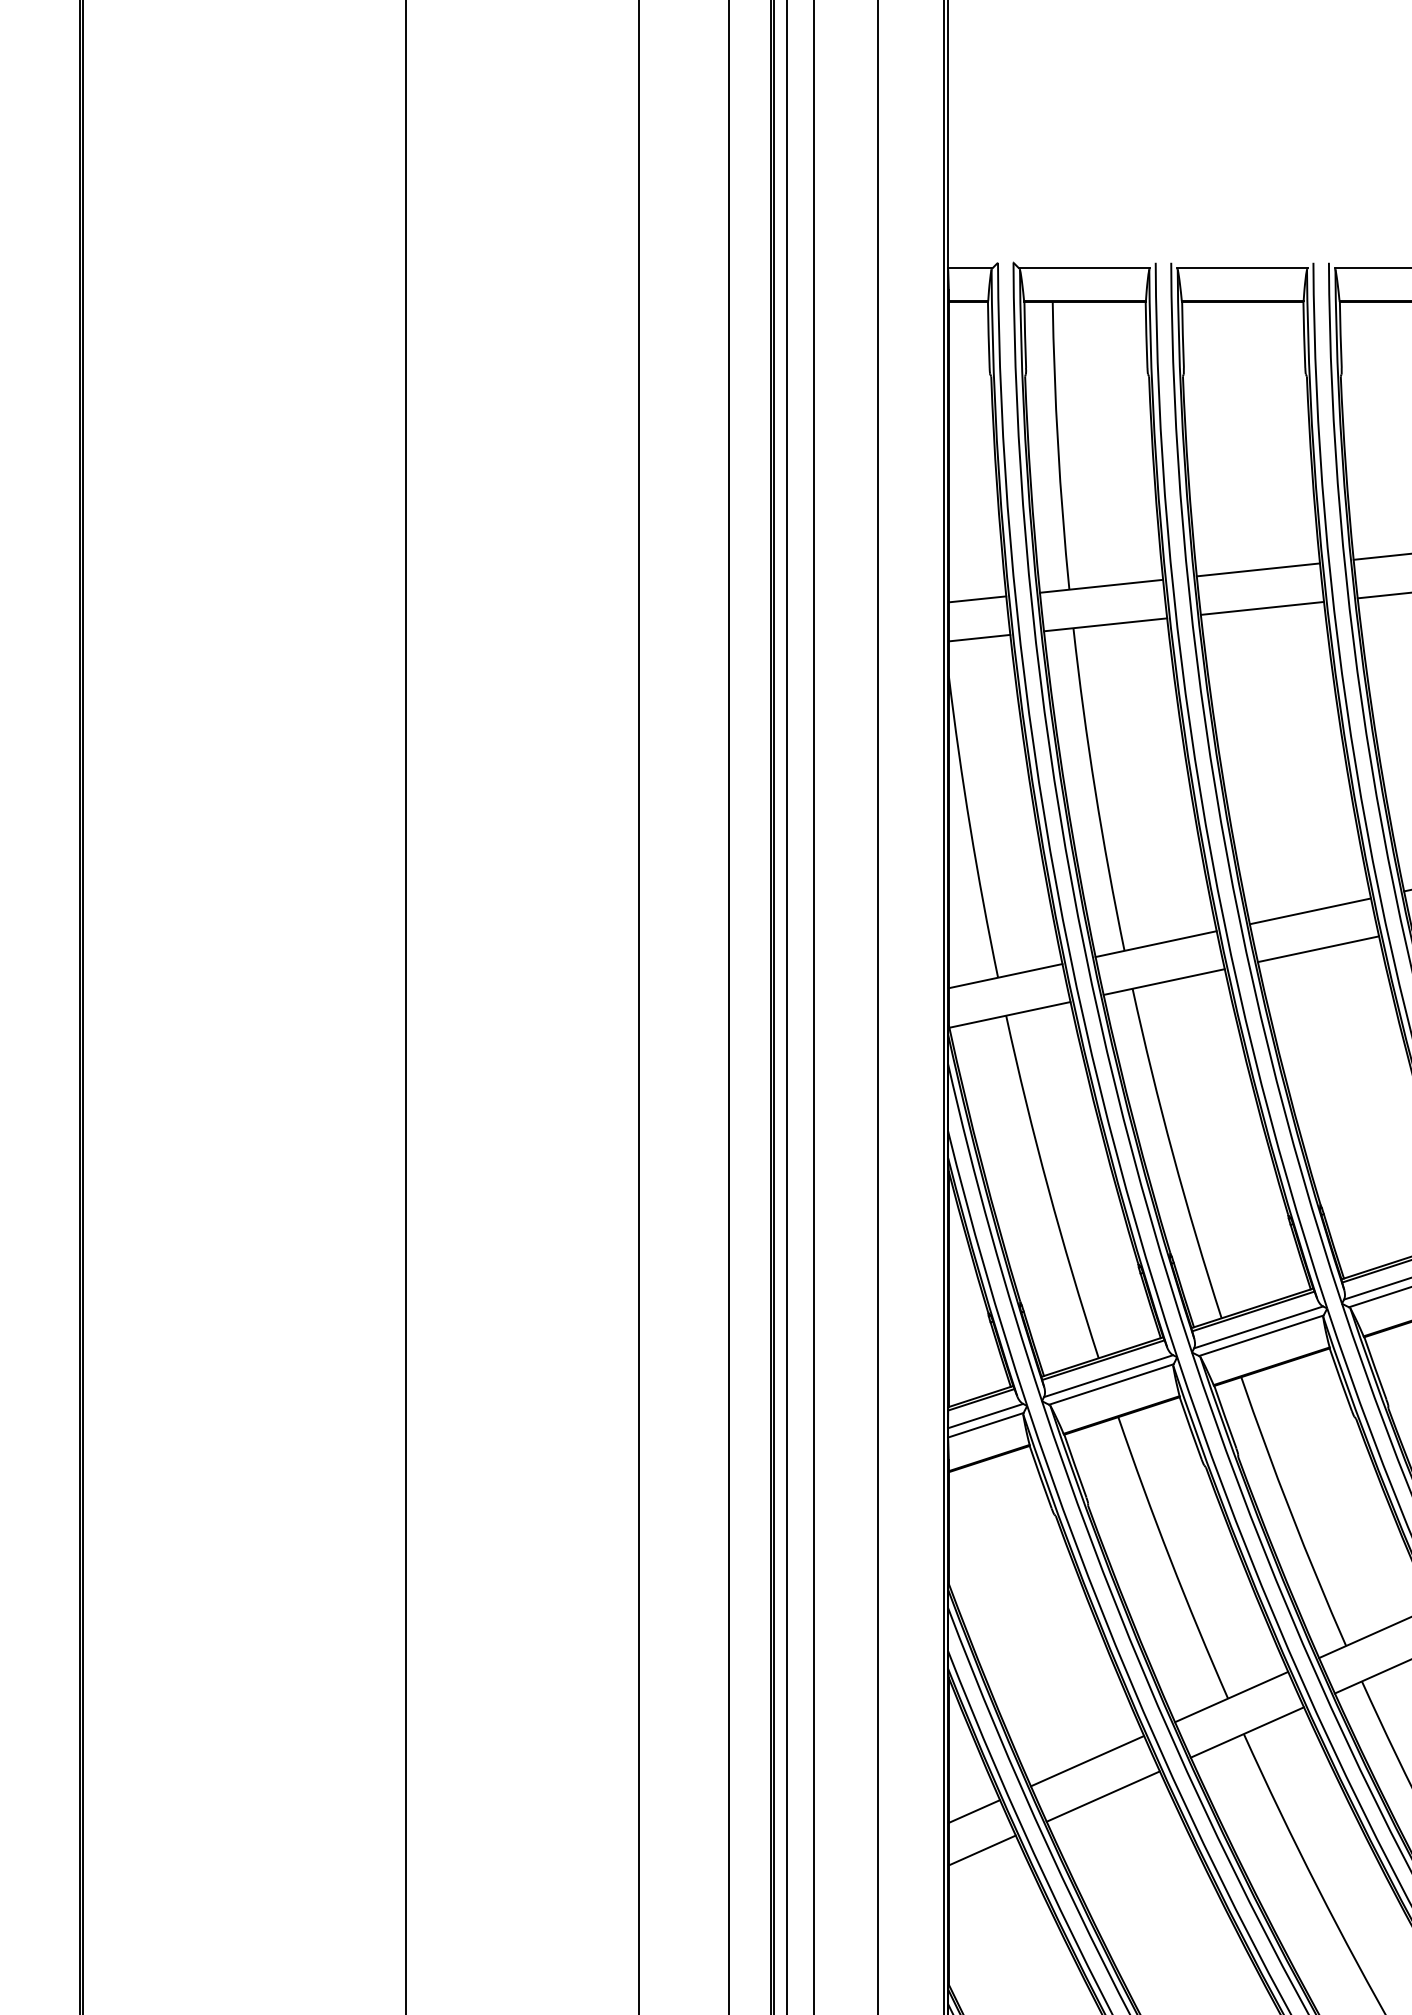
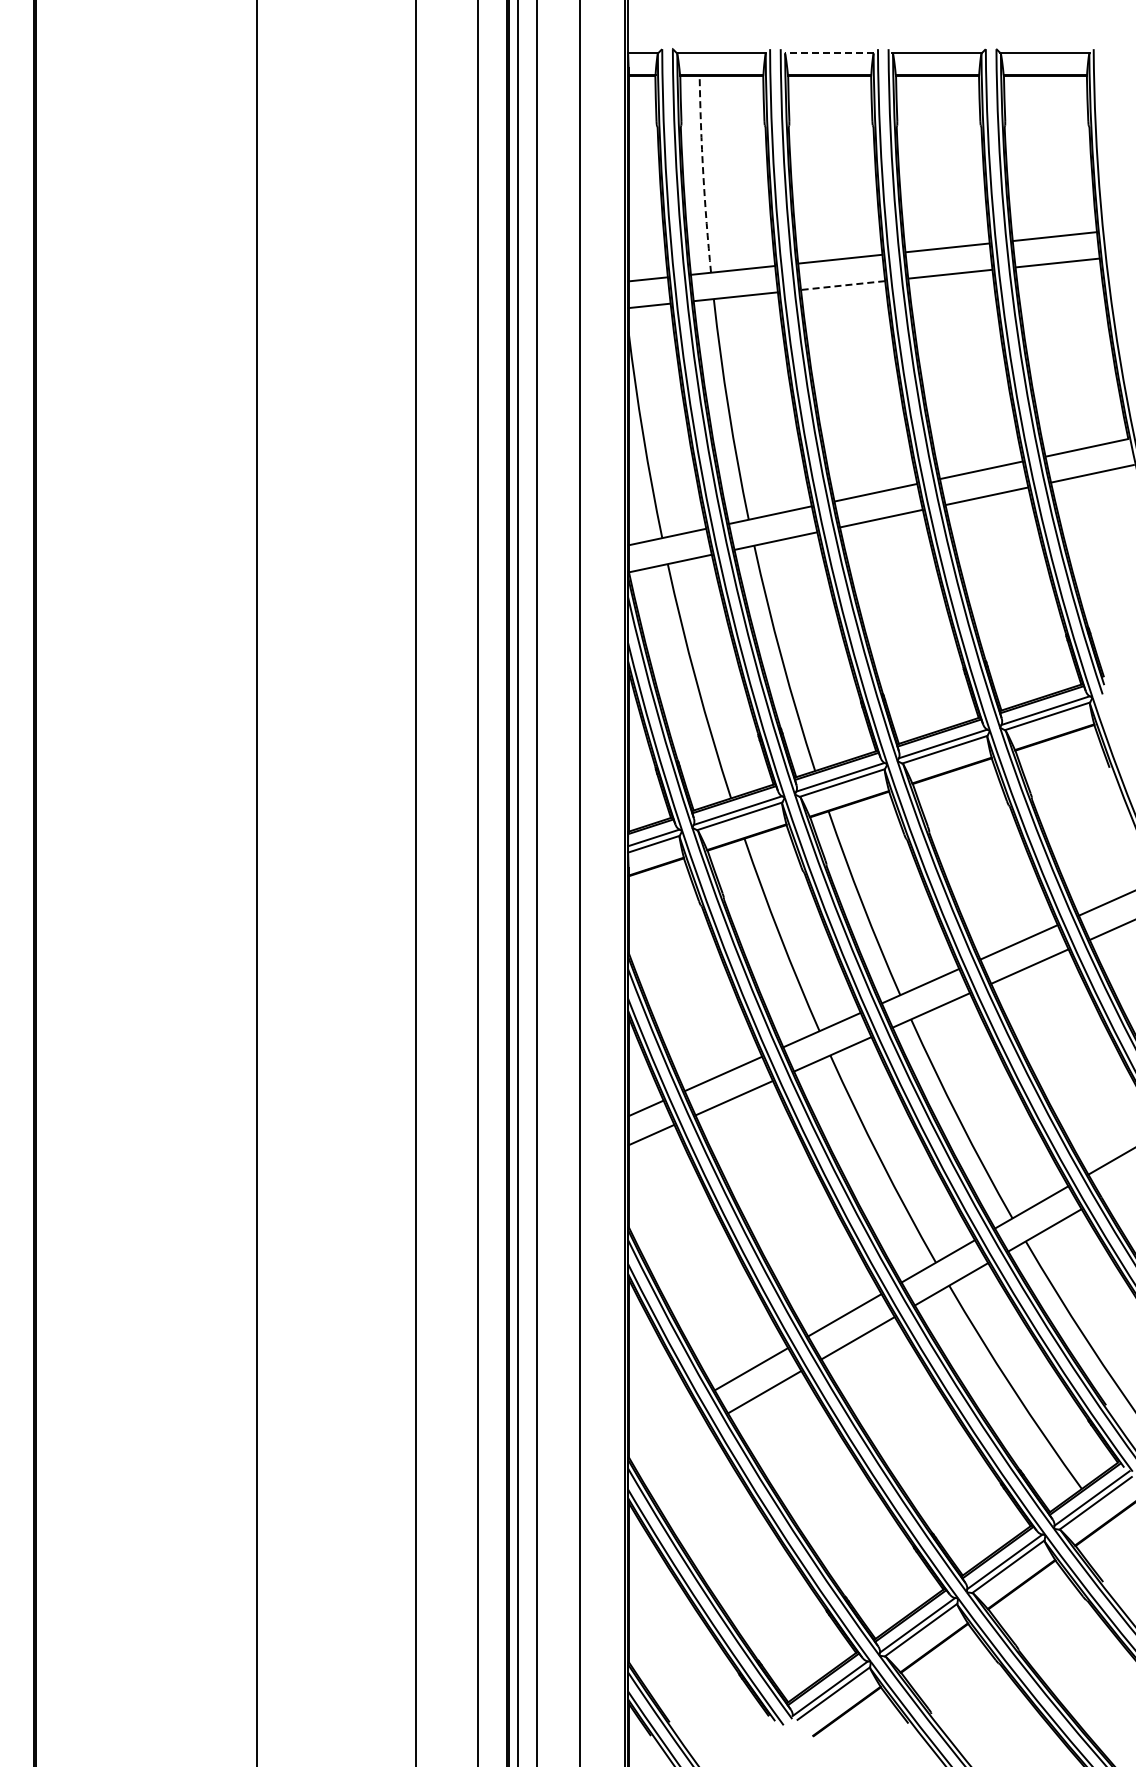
line: (1242, 269) -> (829, 53), solid -> dashed
arc: (1058, 446) -> (703, 174), solid -> dashed
line: (1261, 608) -> (842, 285), solid -> dashed

